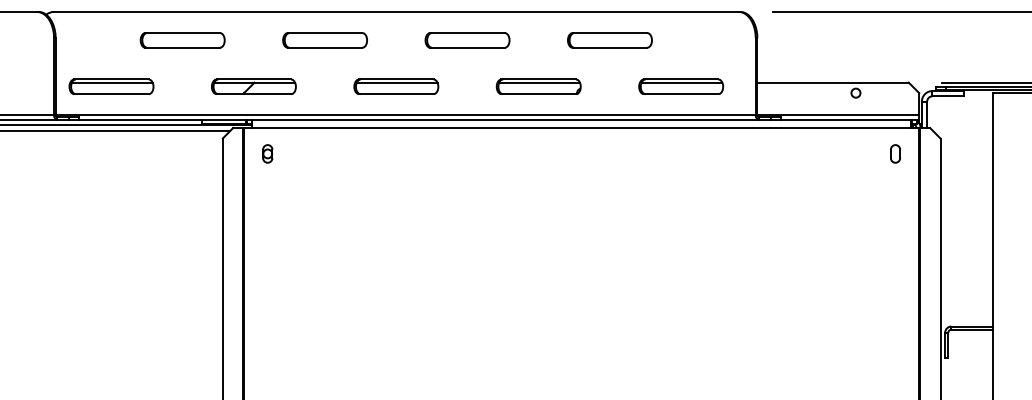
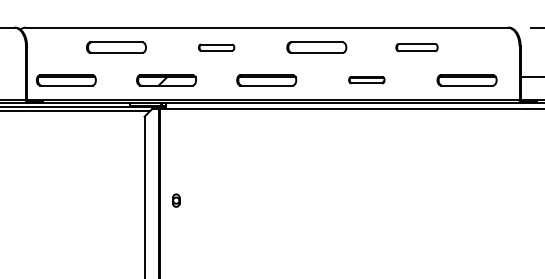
part: (324, 40) -> (216, 47), size x0.6
part: (609, 40) -> (416, 47), size x0.7
part: (538, 86) -> (366, 80), size x0.6
part: (267, 153) -> (176, 200), moved

